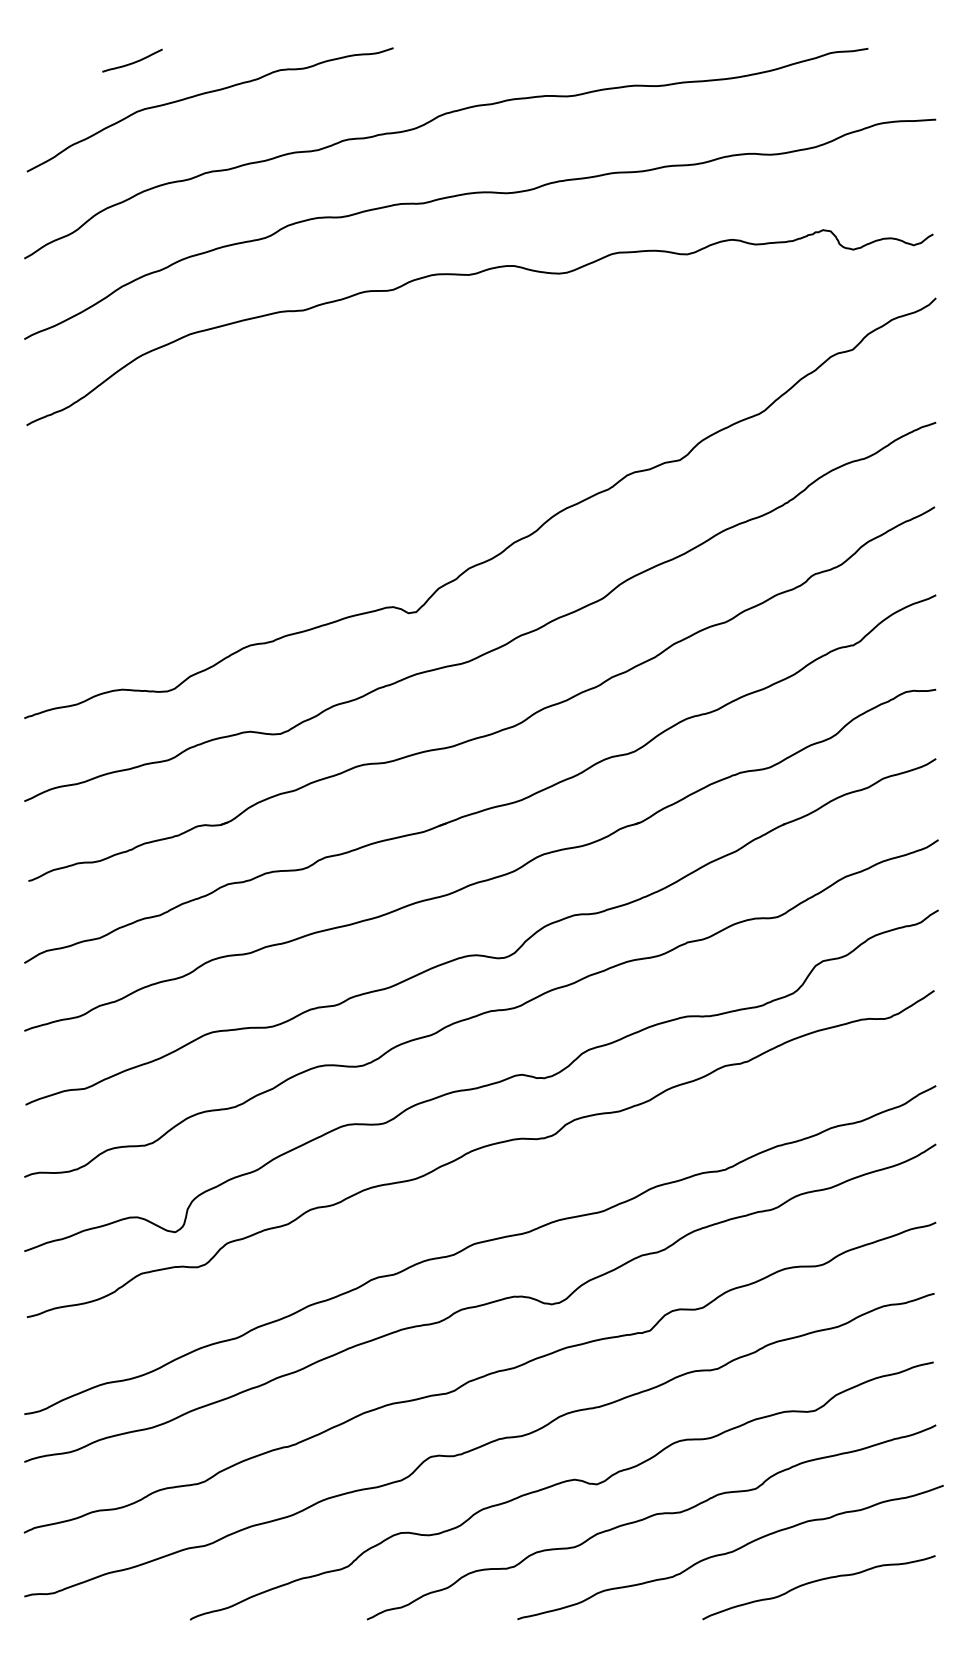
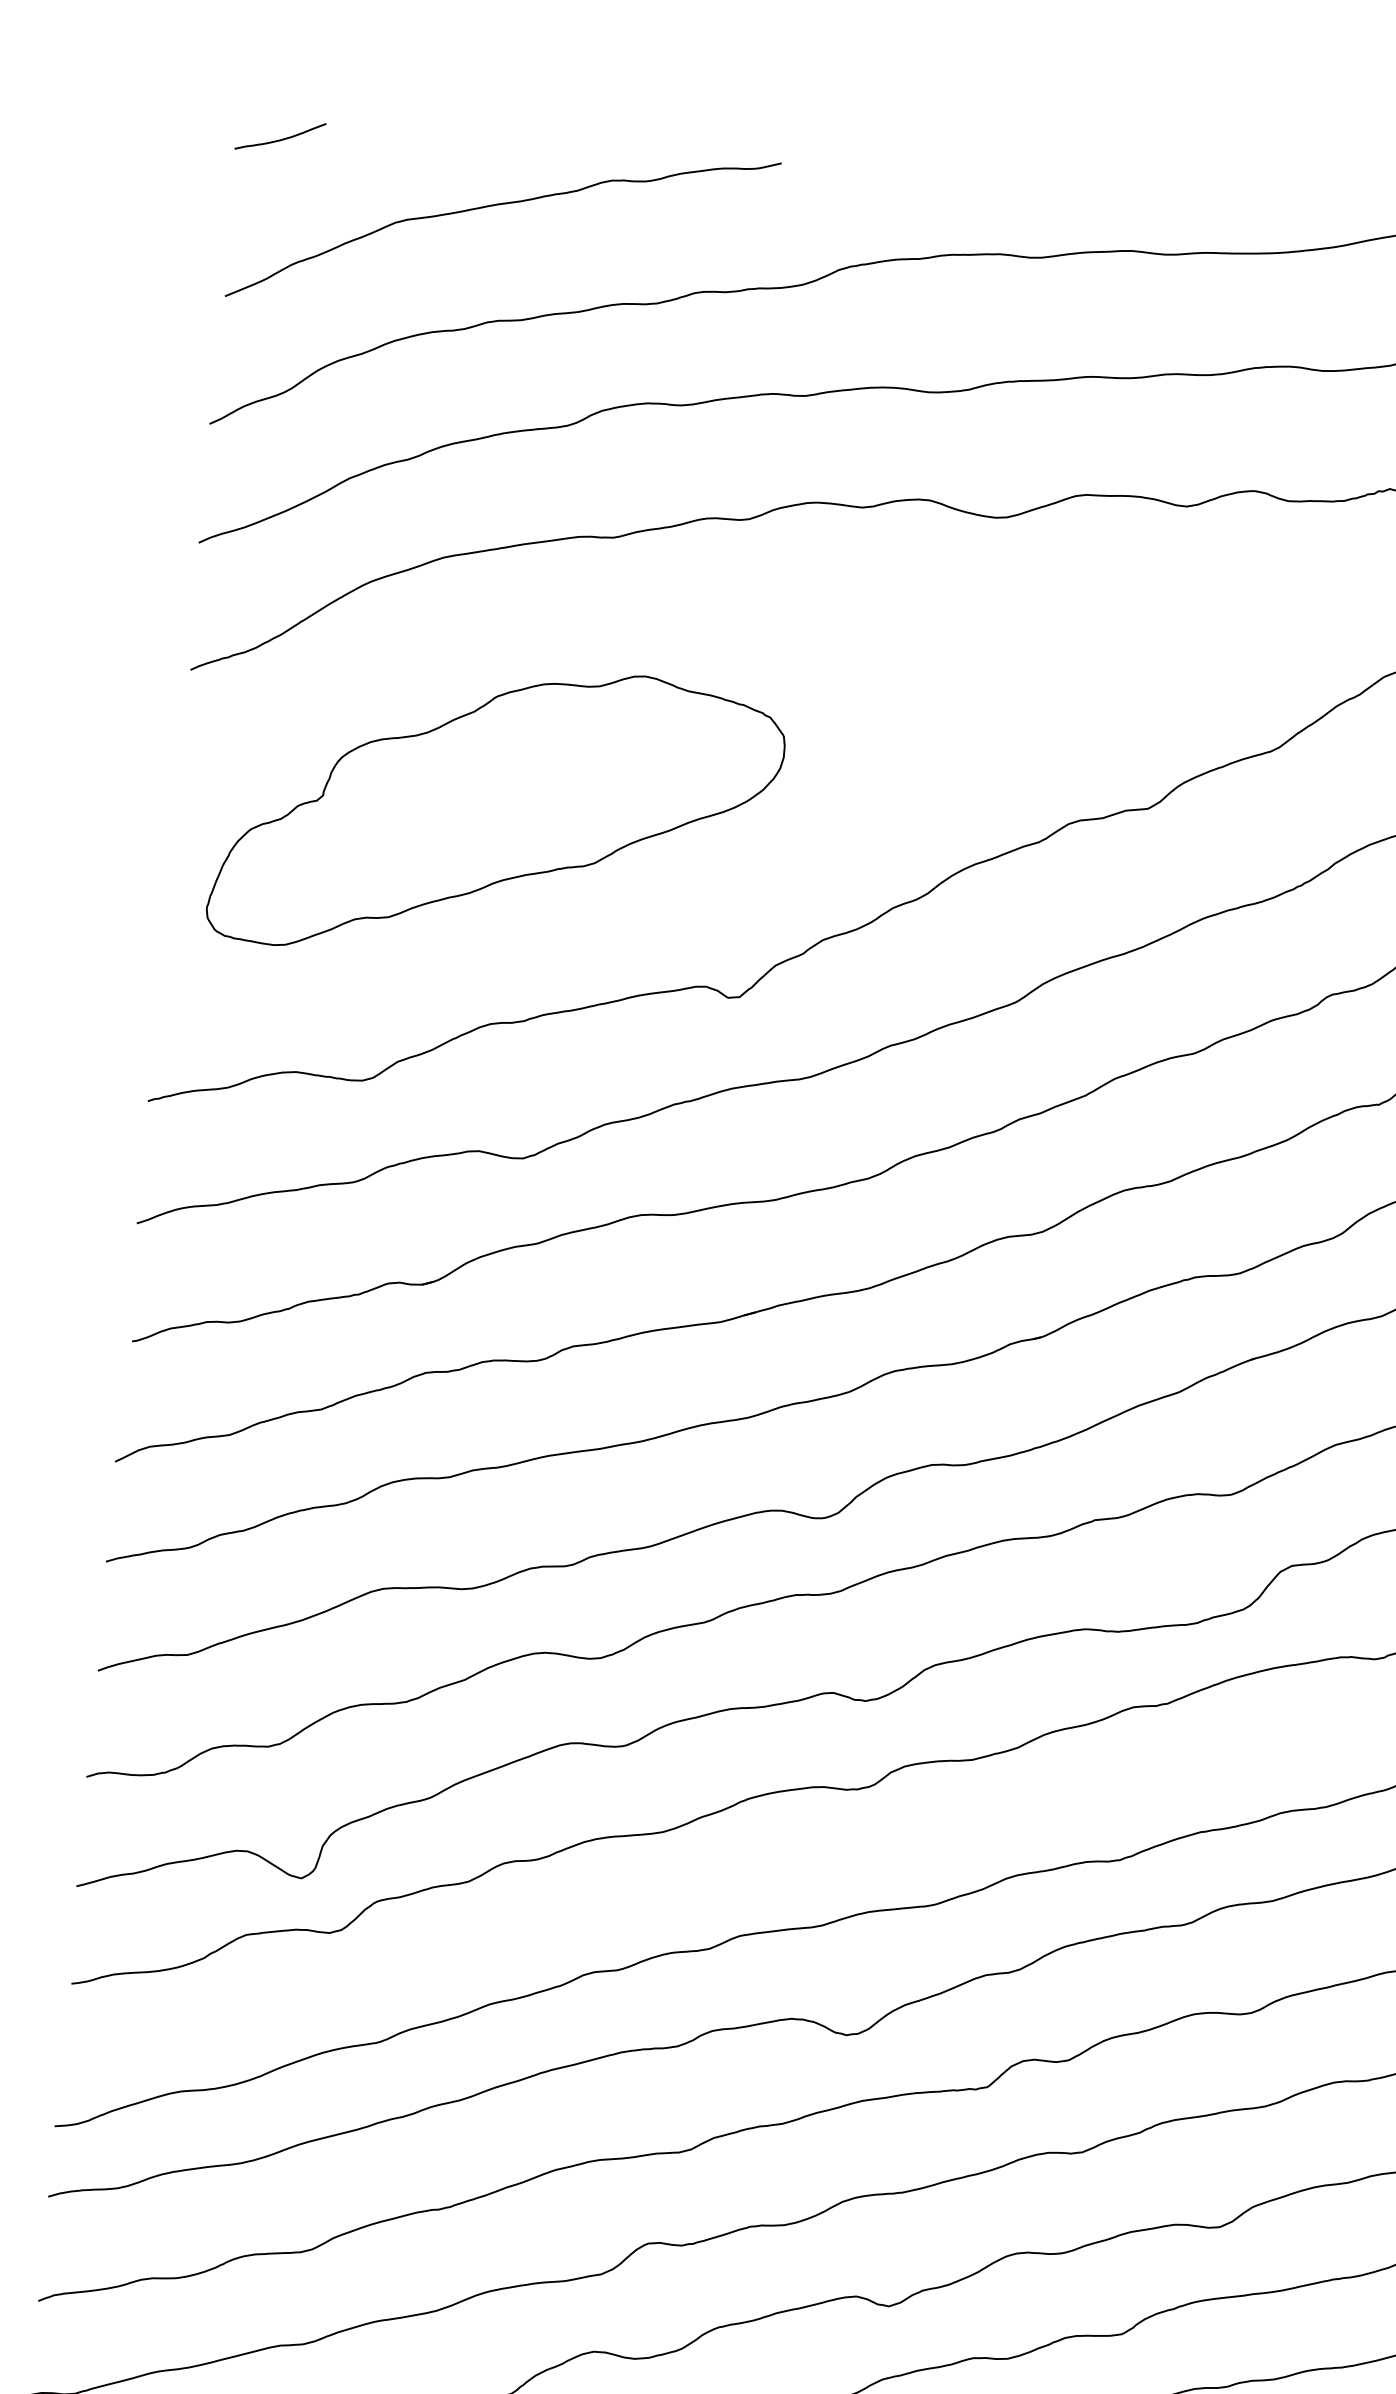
curve: (132, 62) -> (280, 139), moved
part: (241, 503) -> (496, 813), added

